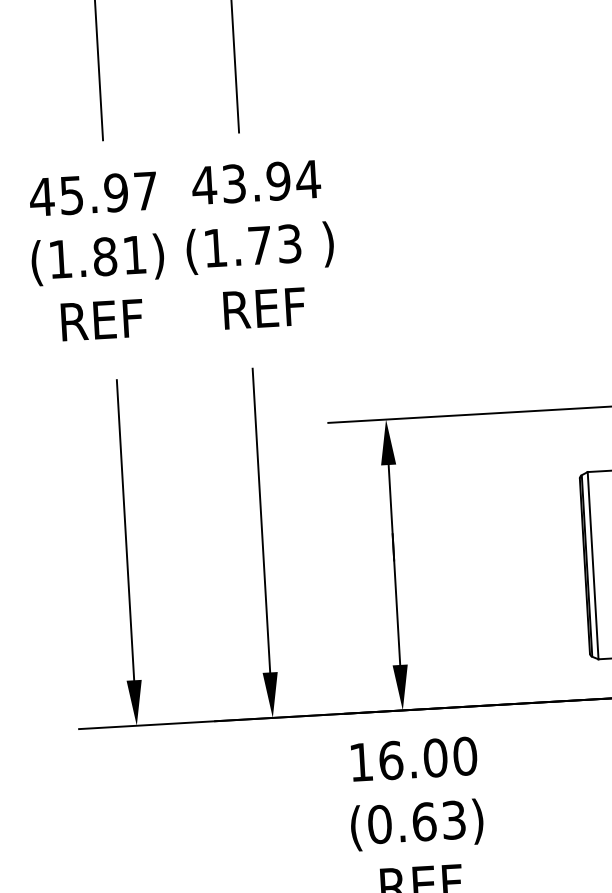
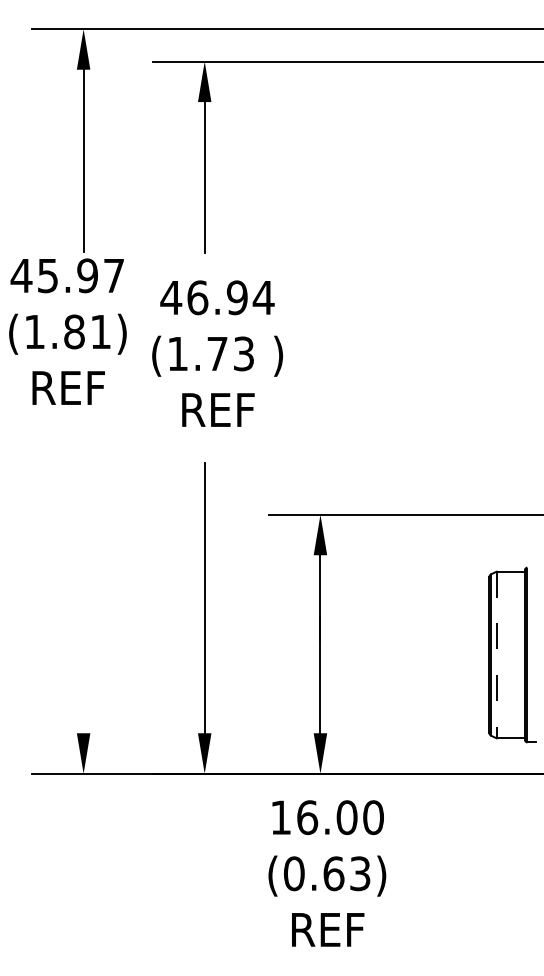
text: (233, 183) -> (197, 297), 43.94 -> 46.94
text: (97, 256) -> (67, 331), moved
line: (125, 530) -> (83, 599), removed
line: (592, 566) -> (496, 655), solid -> dashed

